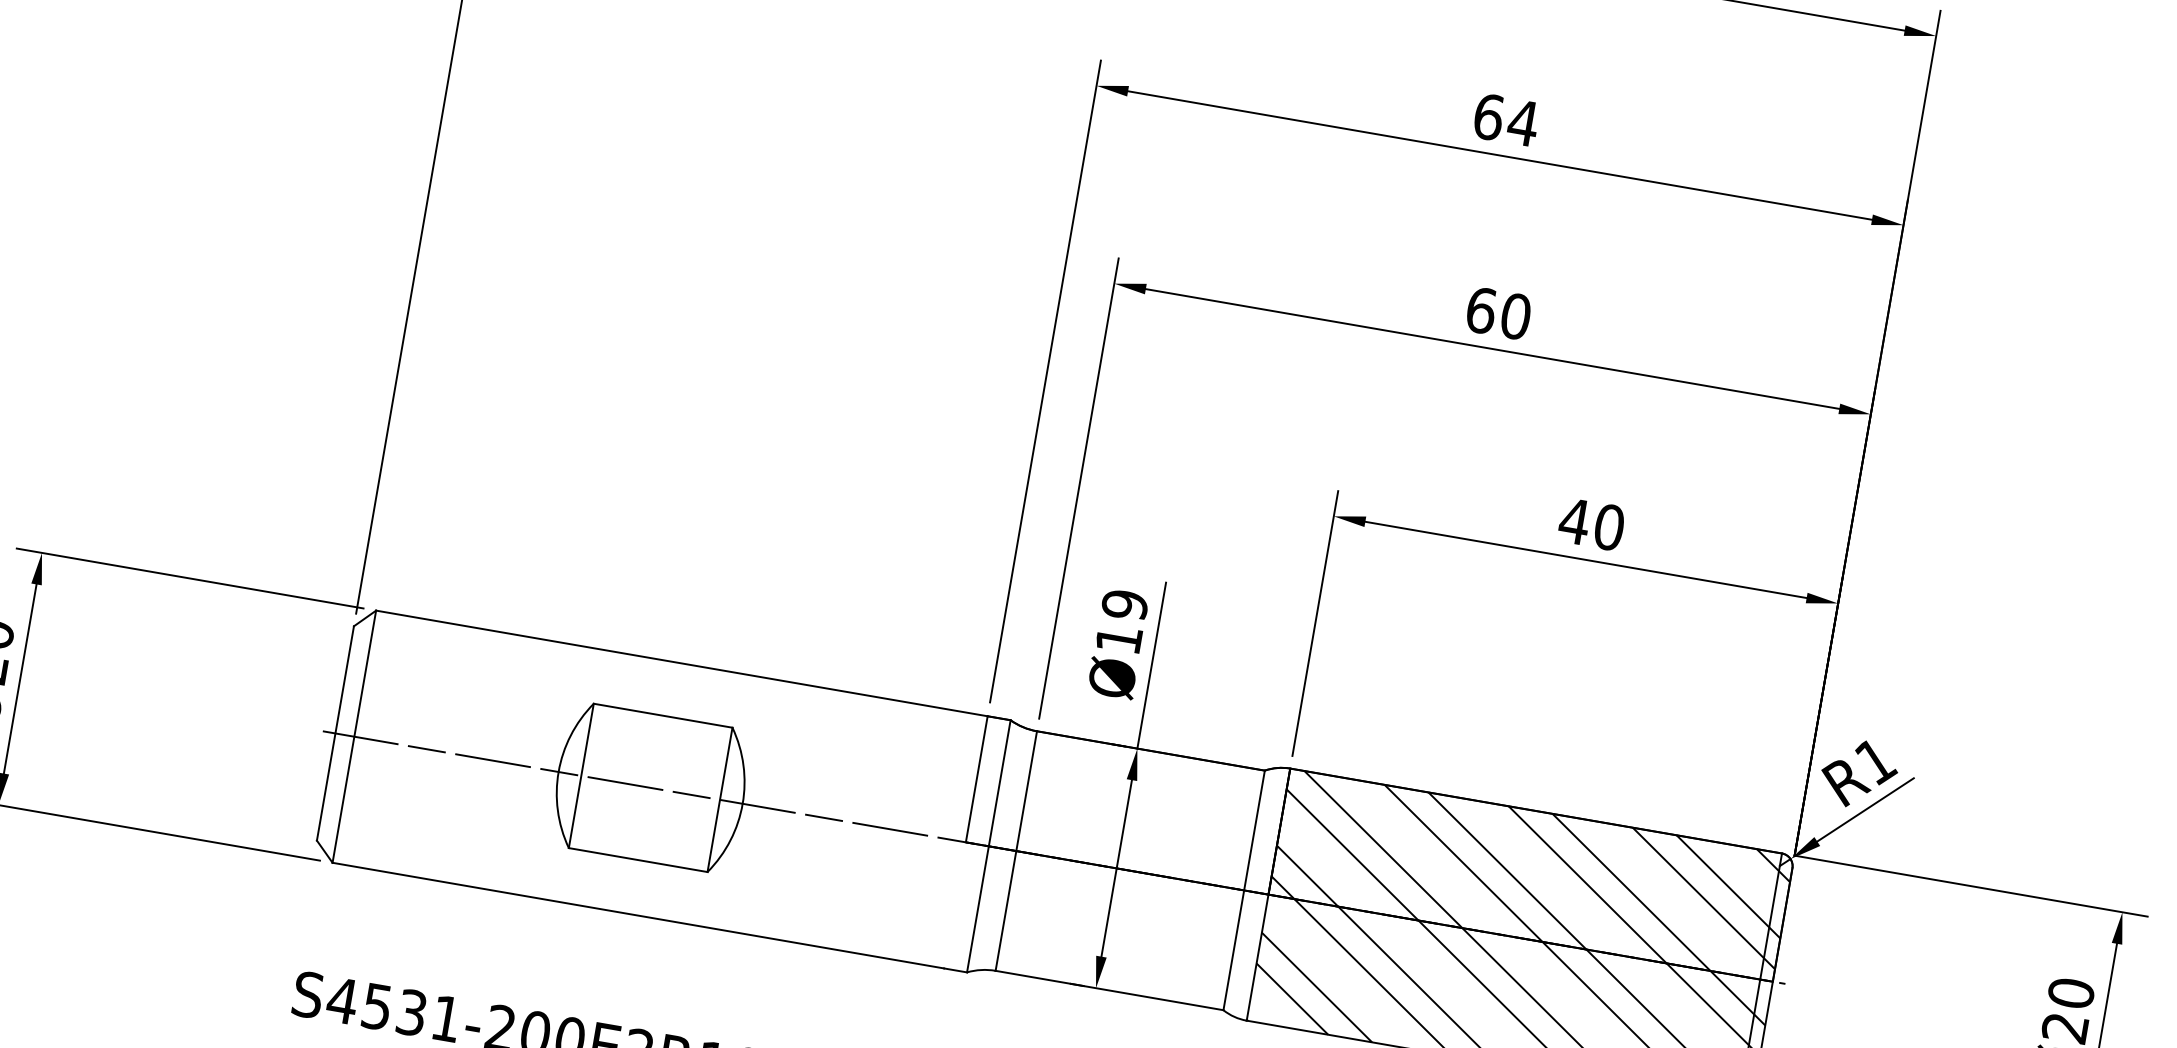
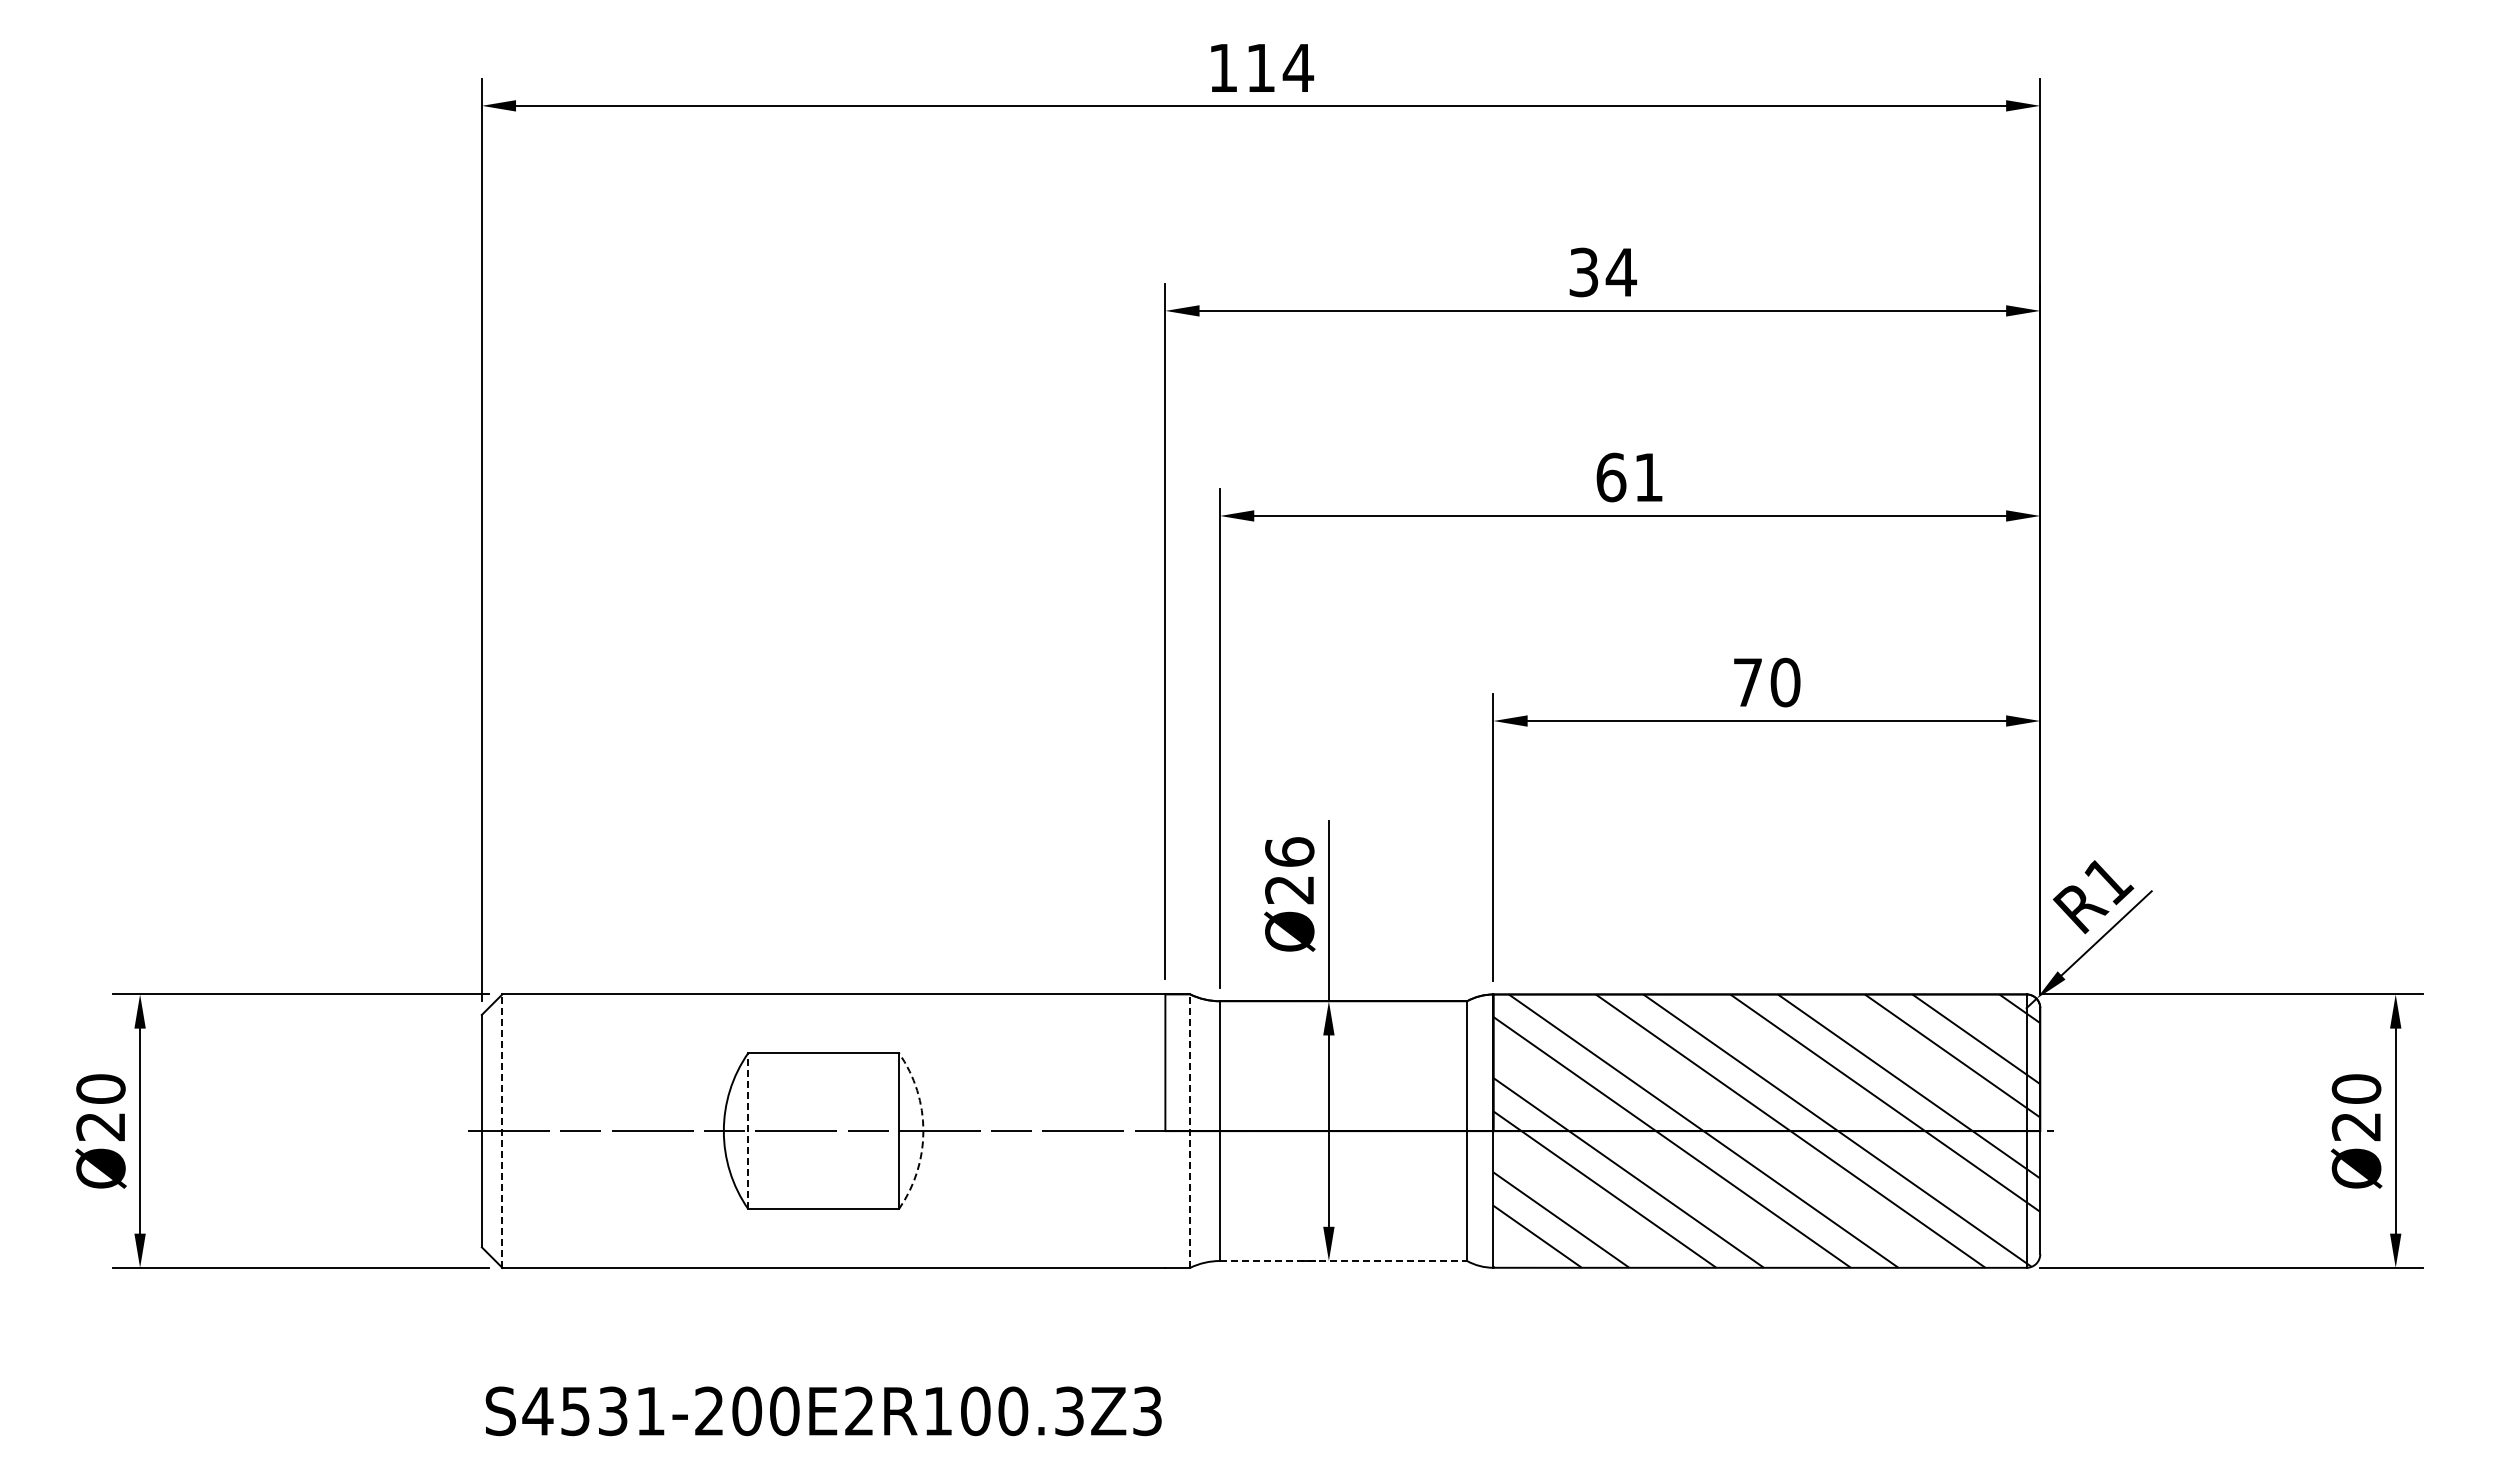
text: (1489, 117) -> (1584, 272), 64 -> 34
text: (1515, 316) -> (1648, 477), 60 -> 61
text: (1574, 521) -> (1747, 682), 40 -> 70
text: (1121, 621) -> (1289, 870), Ø19 -> Ø26
line: (354, 737) -> (502, 1131), solid -> dashed
line: (581, 775) -> (748, 1130), solid -> dashed
arc: (742, 804) -> (923, 1131), solid -> dashed
line: (988, 846) -> (1190, 1131), solid -> dashed
line: (1109, 990) -> (1343, 1261), solid -> dashed

